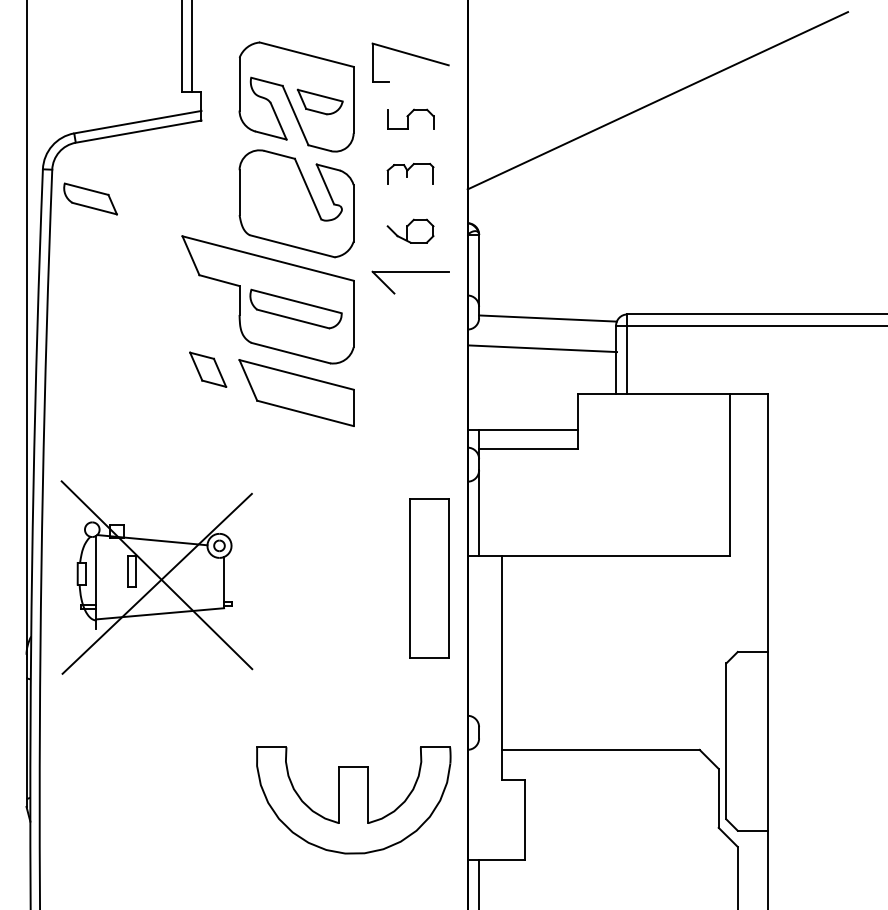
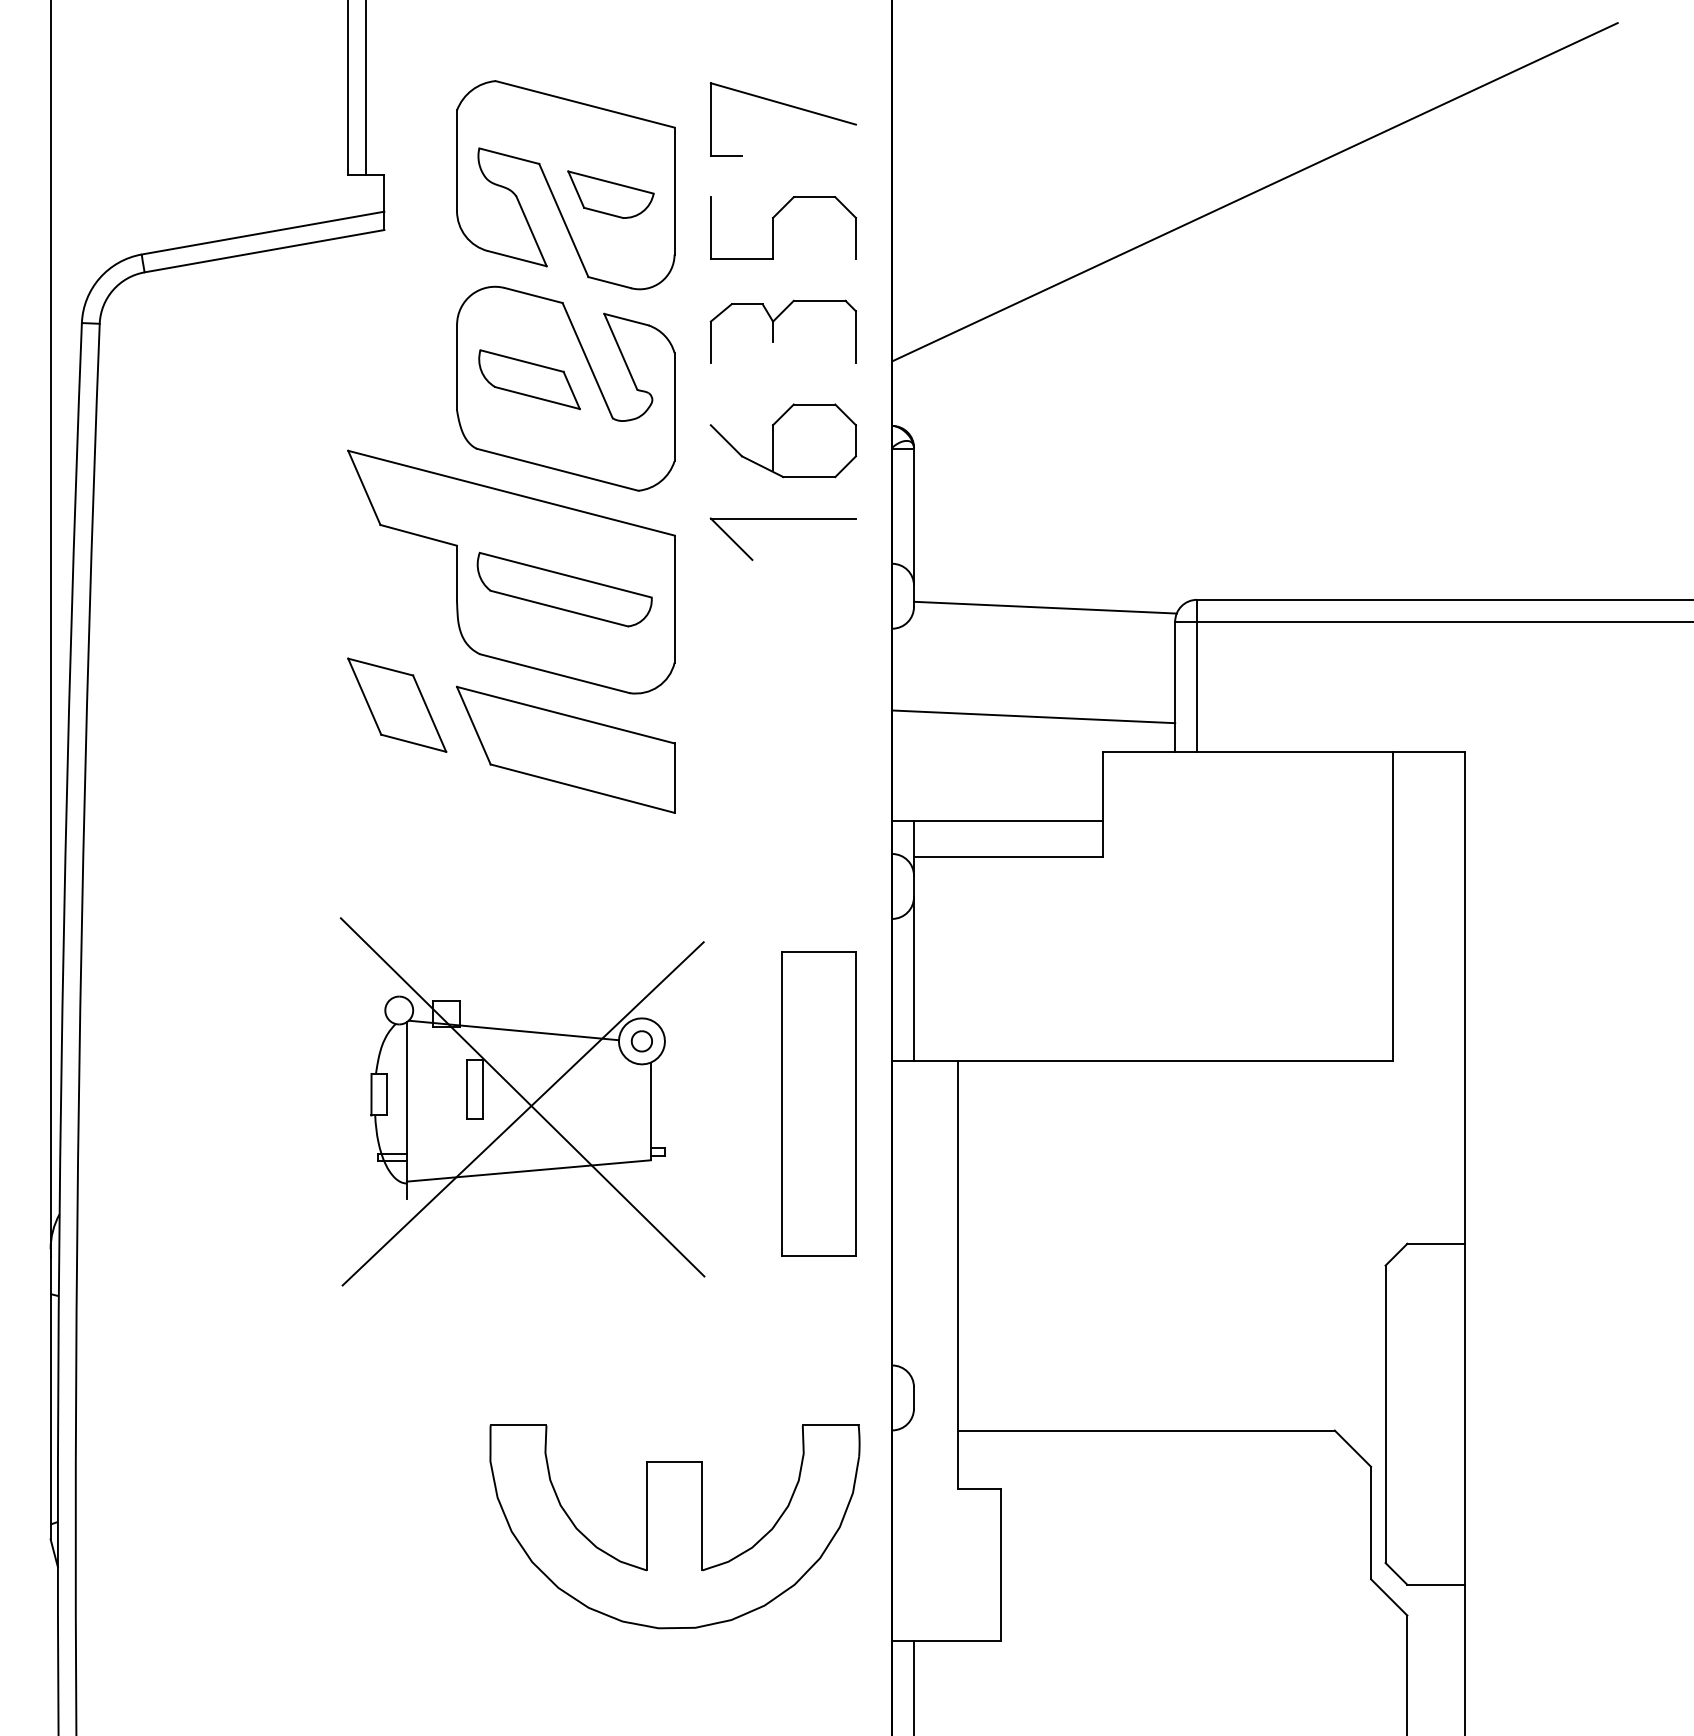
part: (410, 119) -> (783, 228), size x1.67
part: (410, 173) -> (783, 331), size x1.67
part: (90, 198) -> (529, 378), moved
part: (410, 231) -> (783, 441), size x1.67
line: (542, 348) -> (1032, 716), moved
part: (207, 369) -> (395, 704), size x1.43
part: (156, 577) -> (521, 1101), moved

